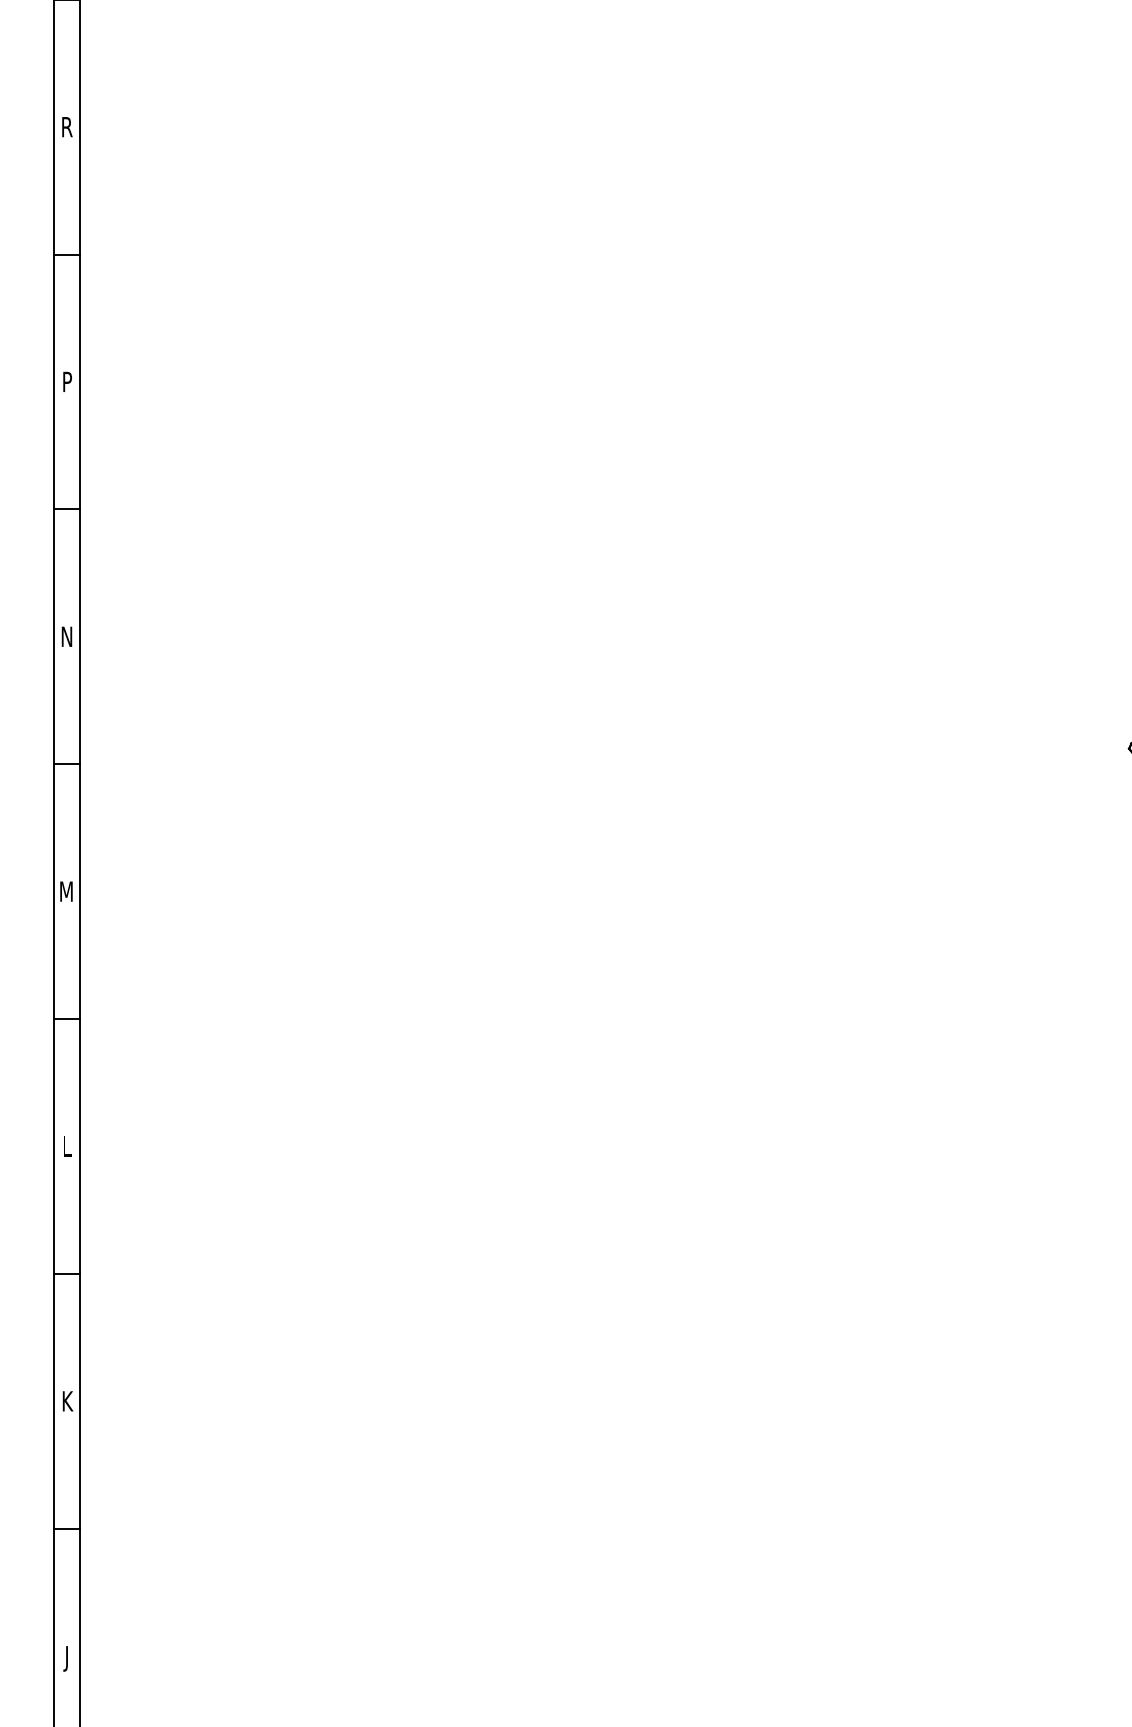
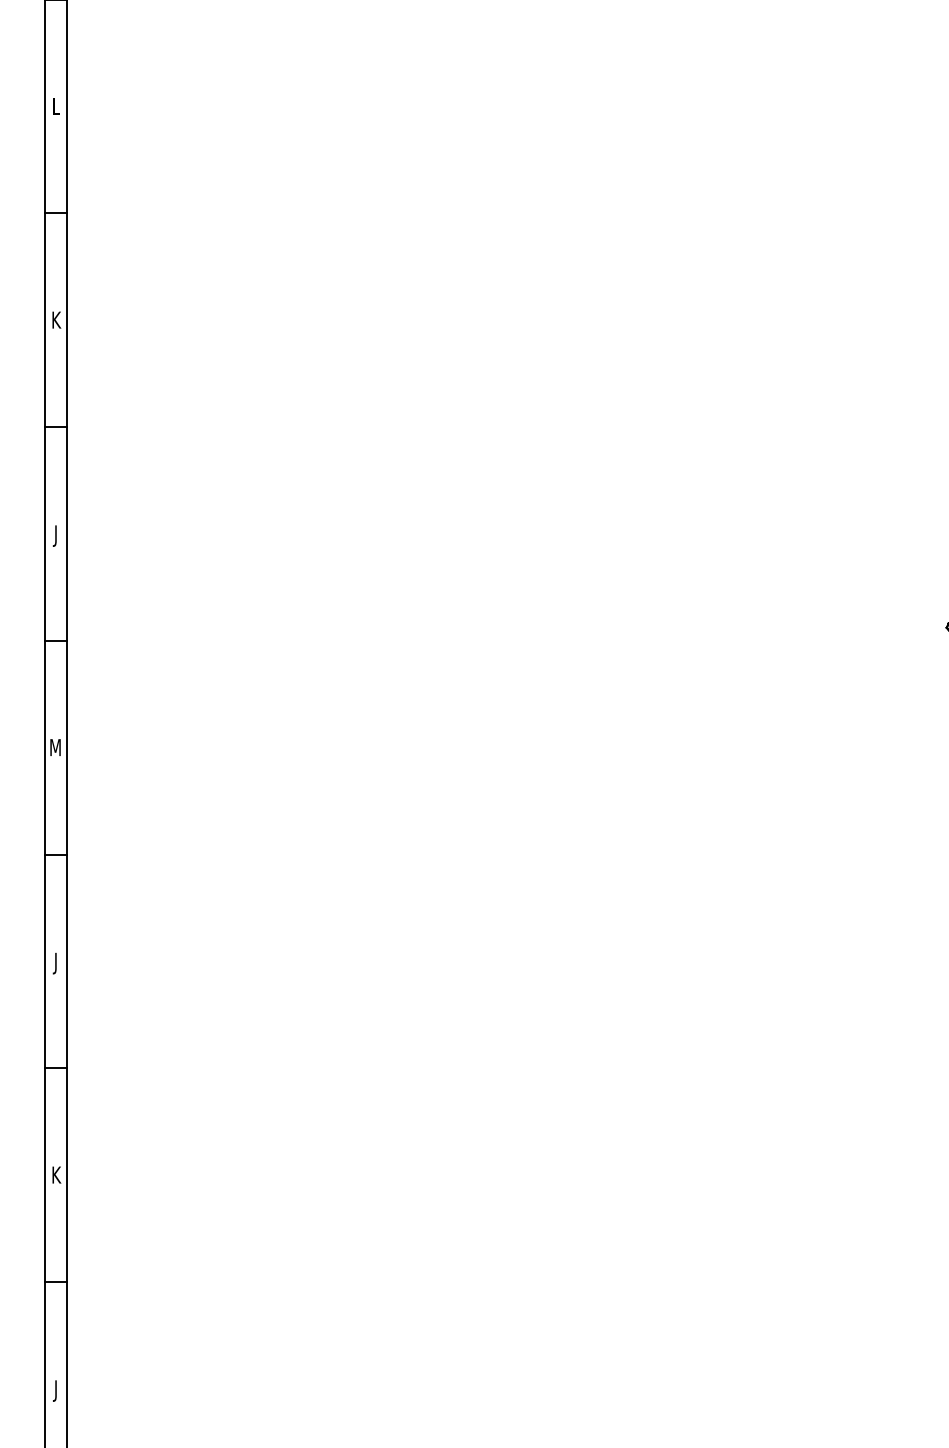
text: (67, 127) -> (56, 106), R -> L
text: (67, 381) -> (56, 319), P -> K
text: (66, 639) -> (55, 536), N -> J
text: (67, 1149) -> (56, 963), L -> J

